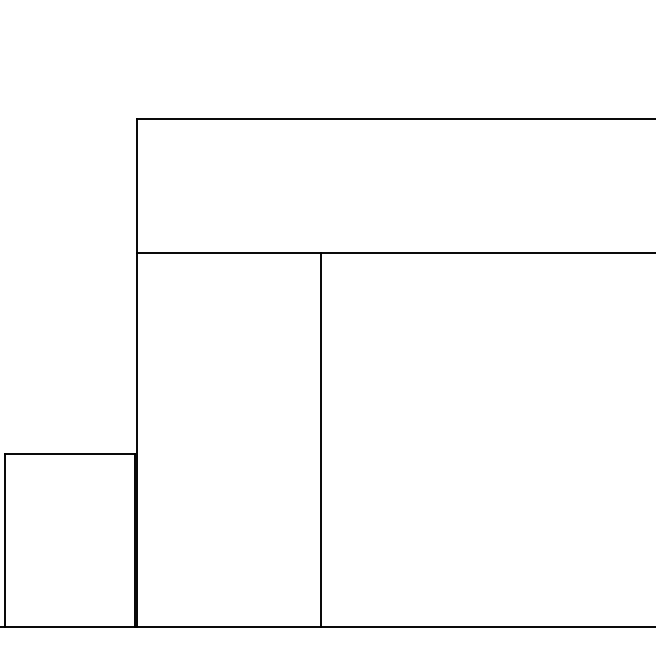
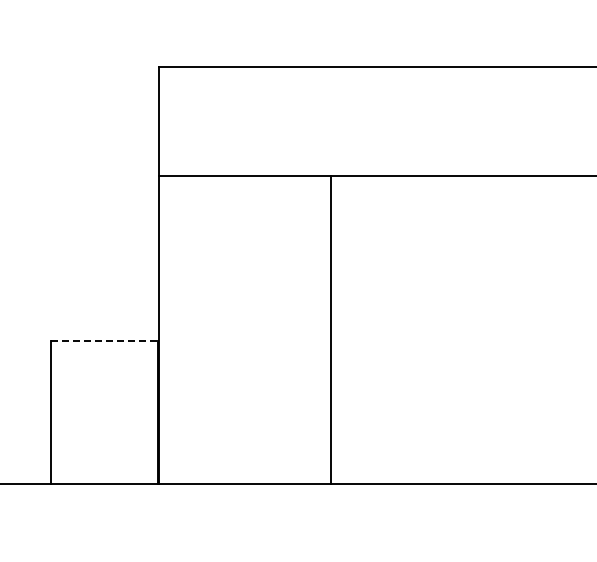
line: (321, 440) -> (331, 330), moved
line: (70, 453) -> (104, 341), solid -> dashed

